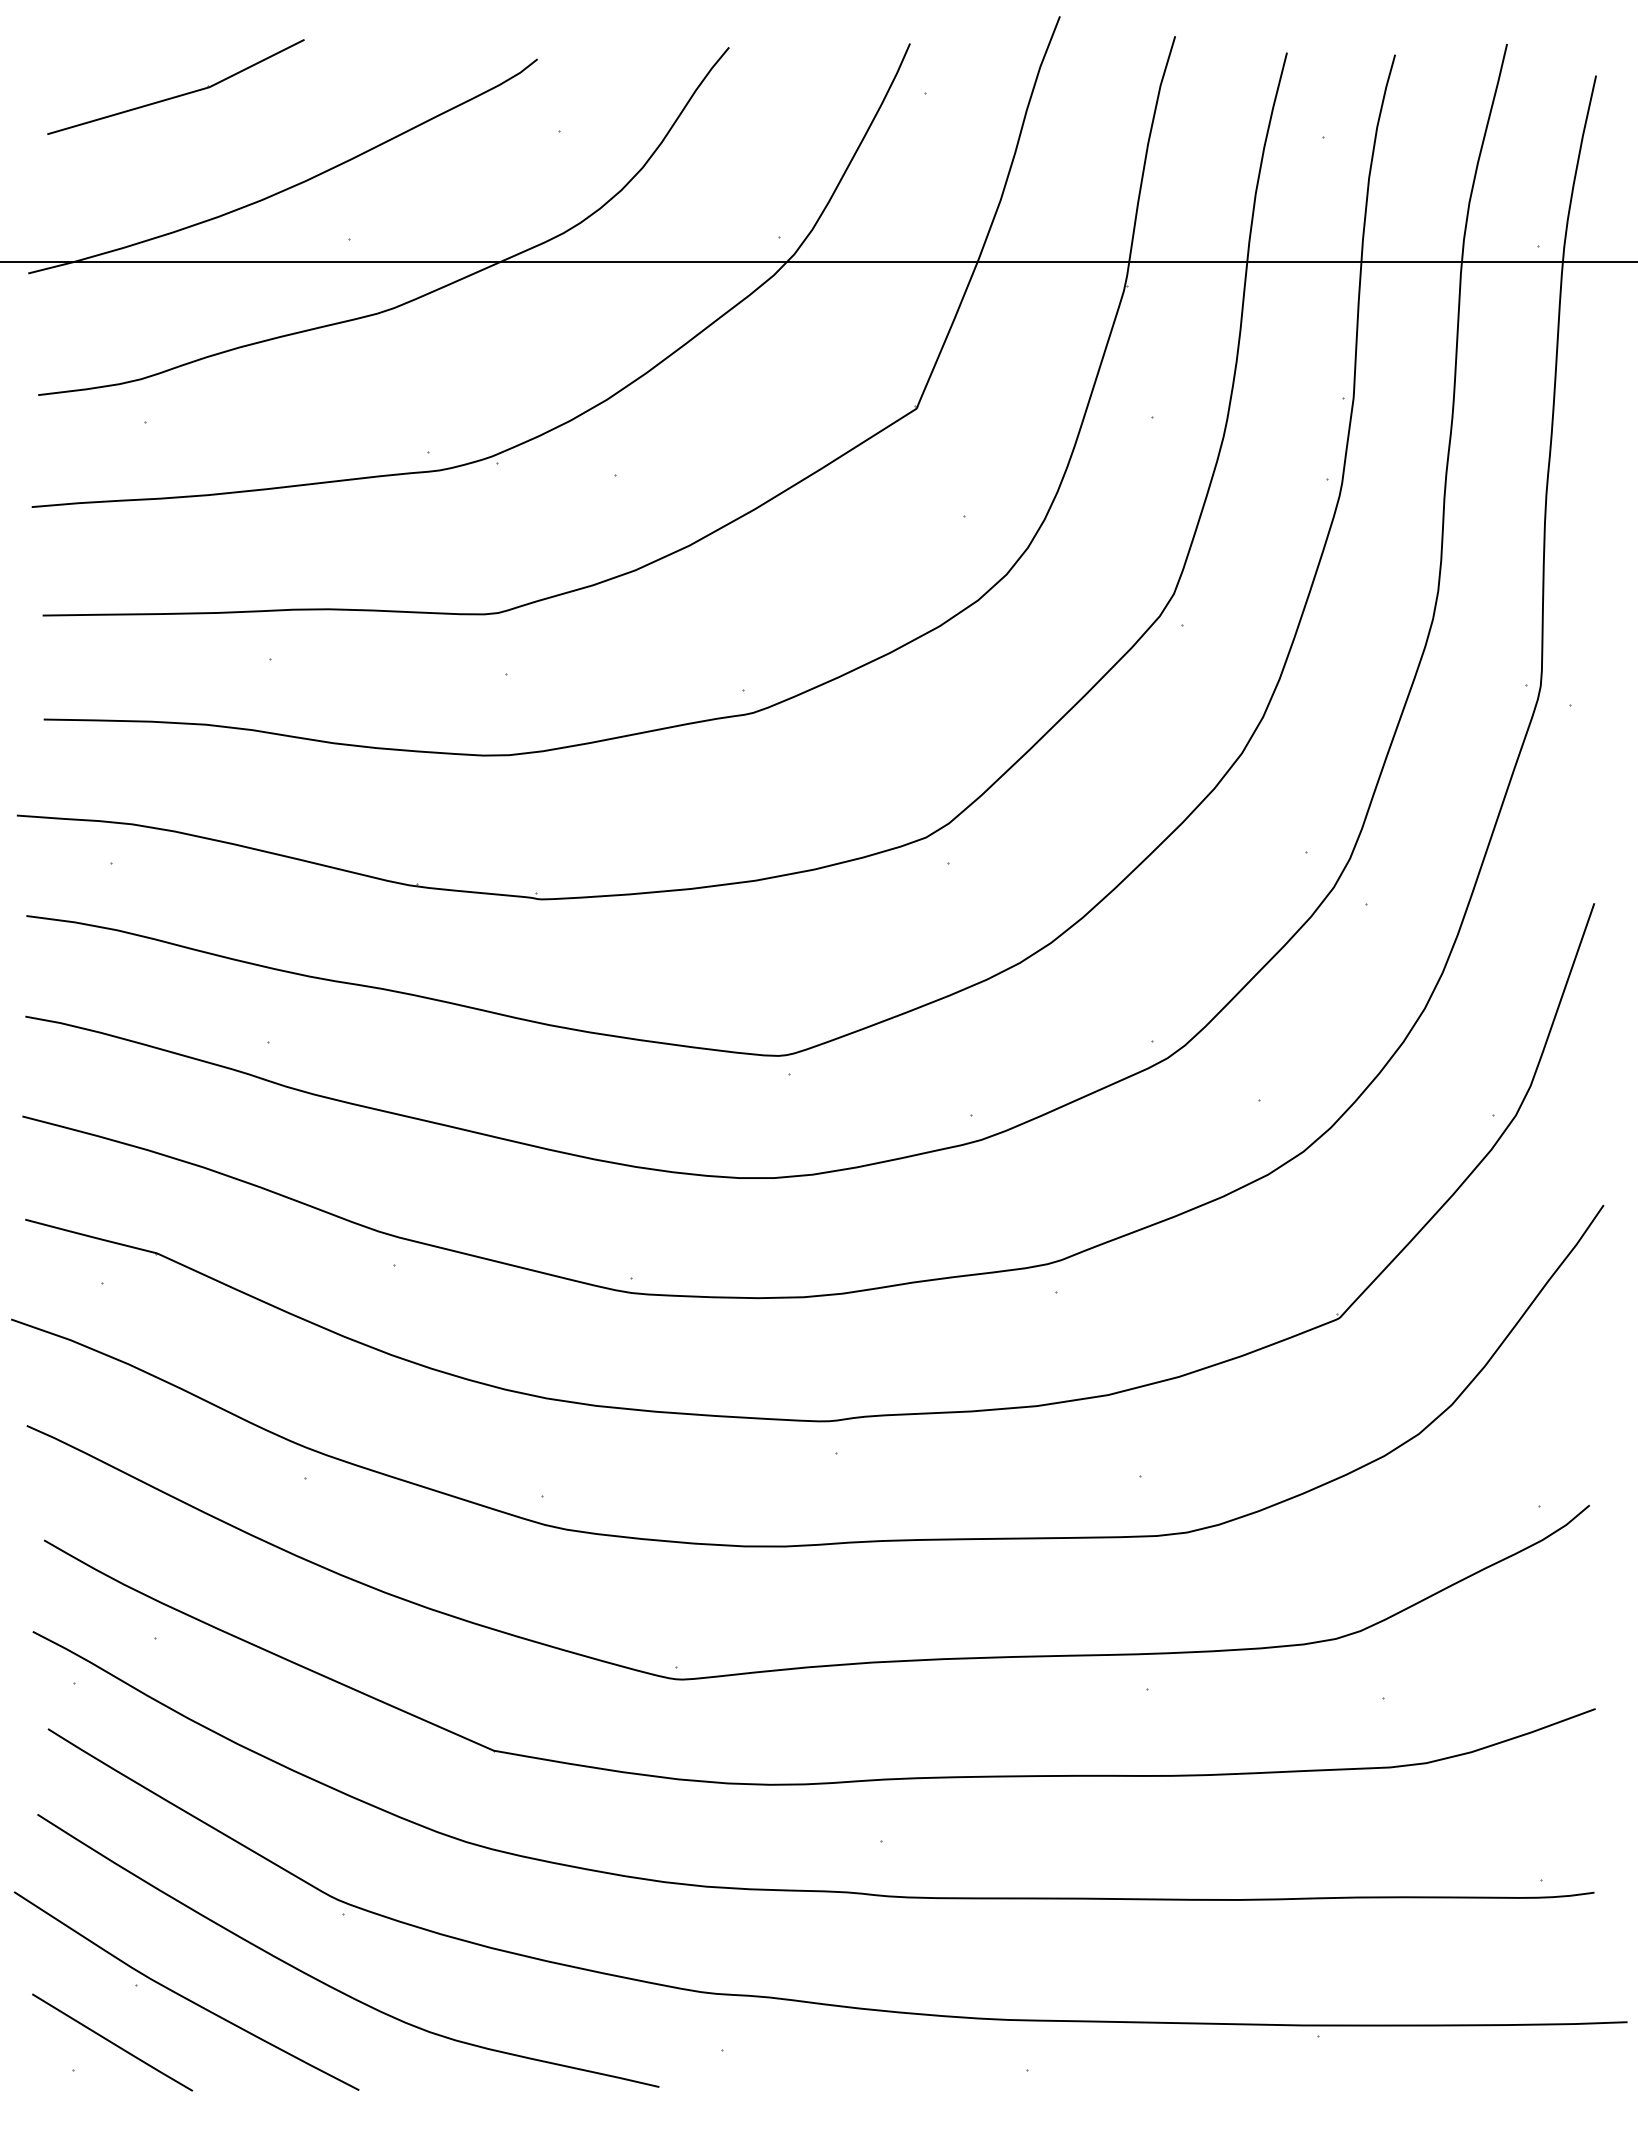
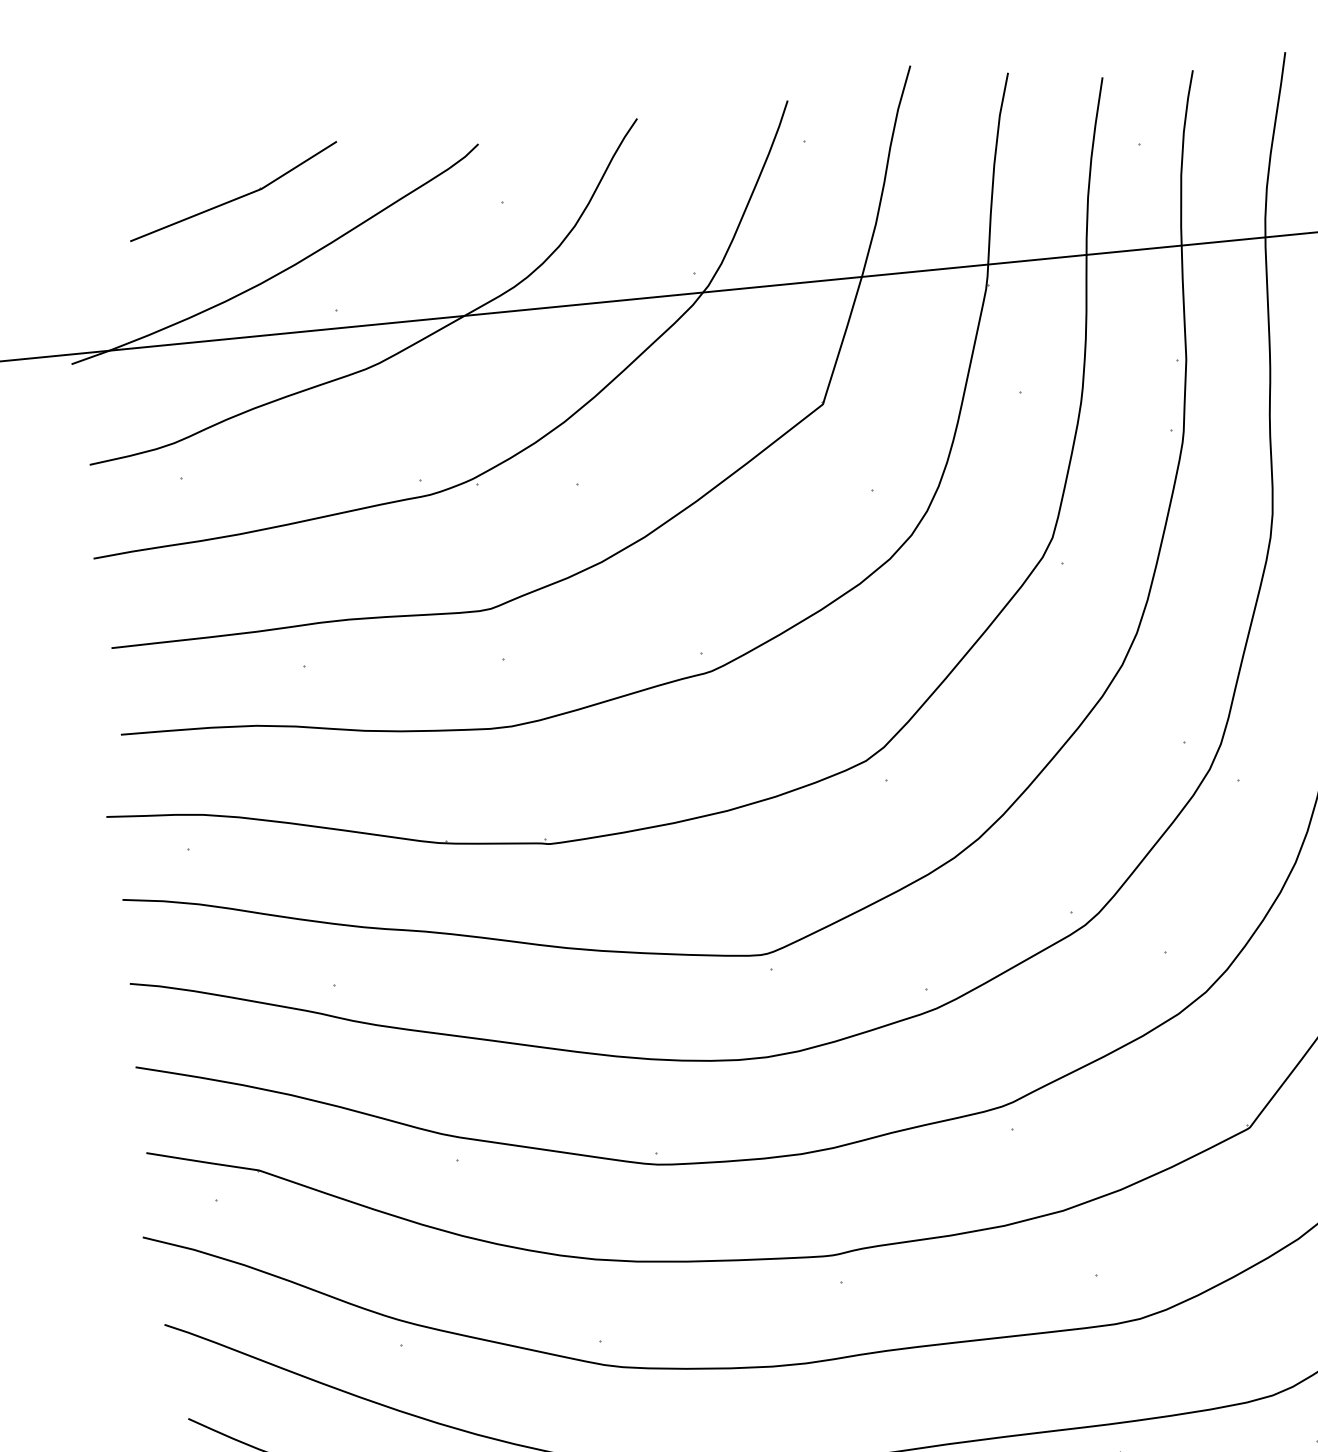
part: (176, 95) -> (234, 198), moved

